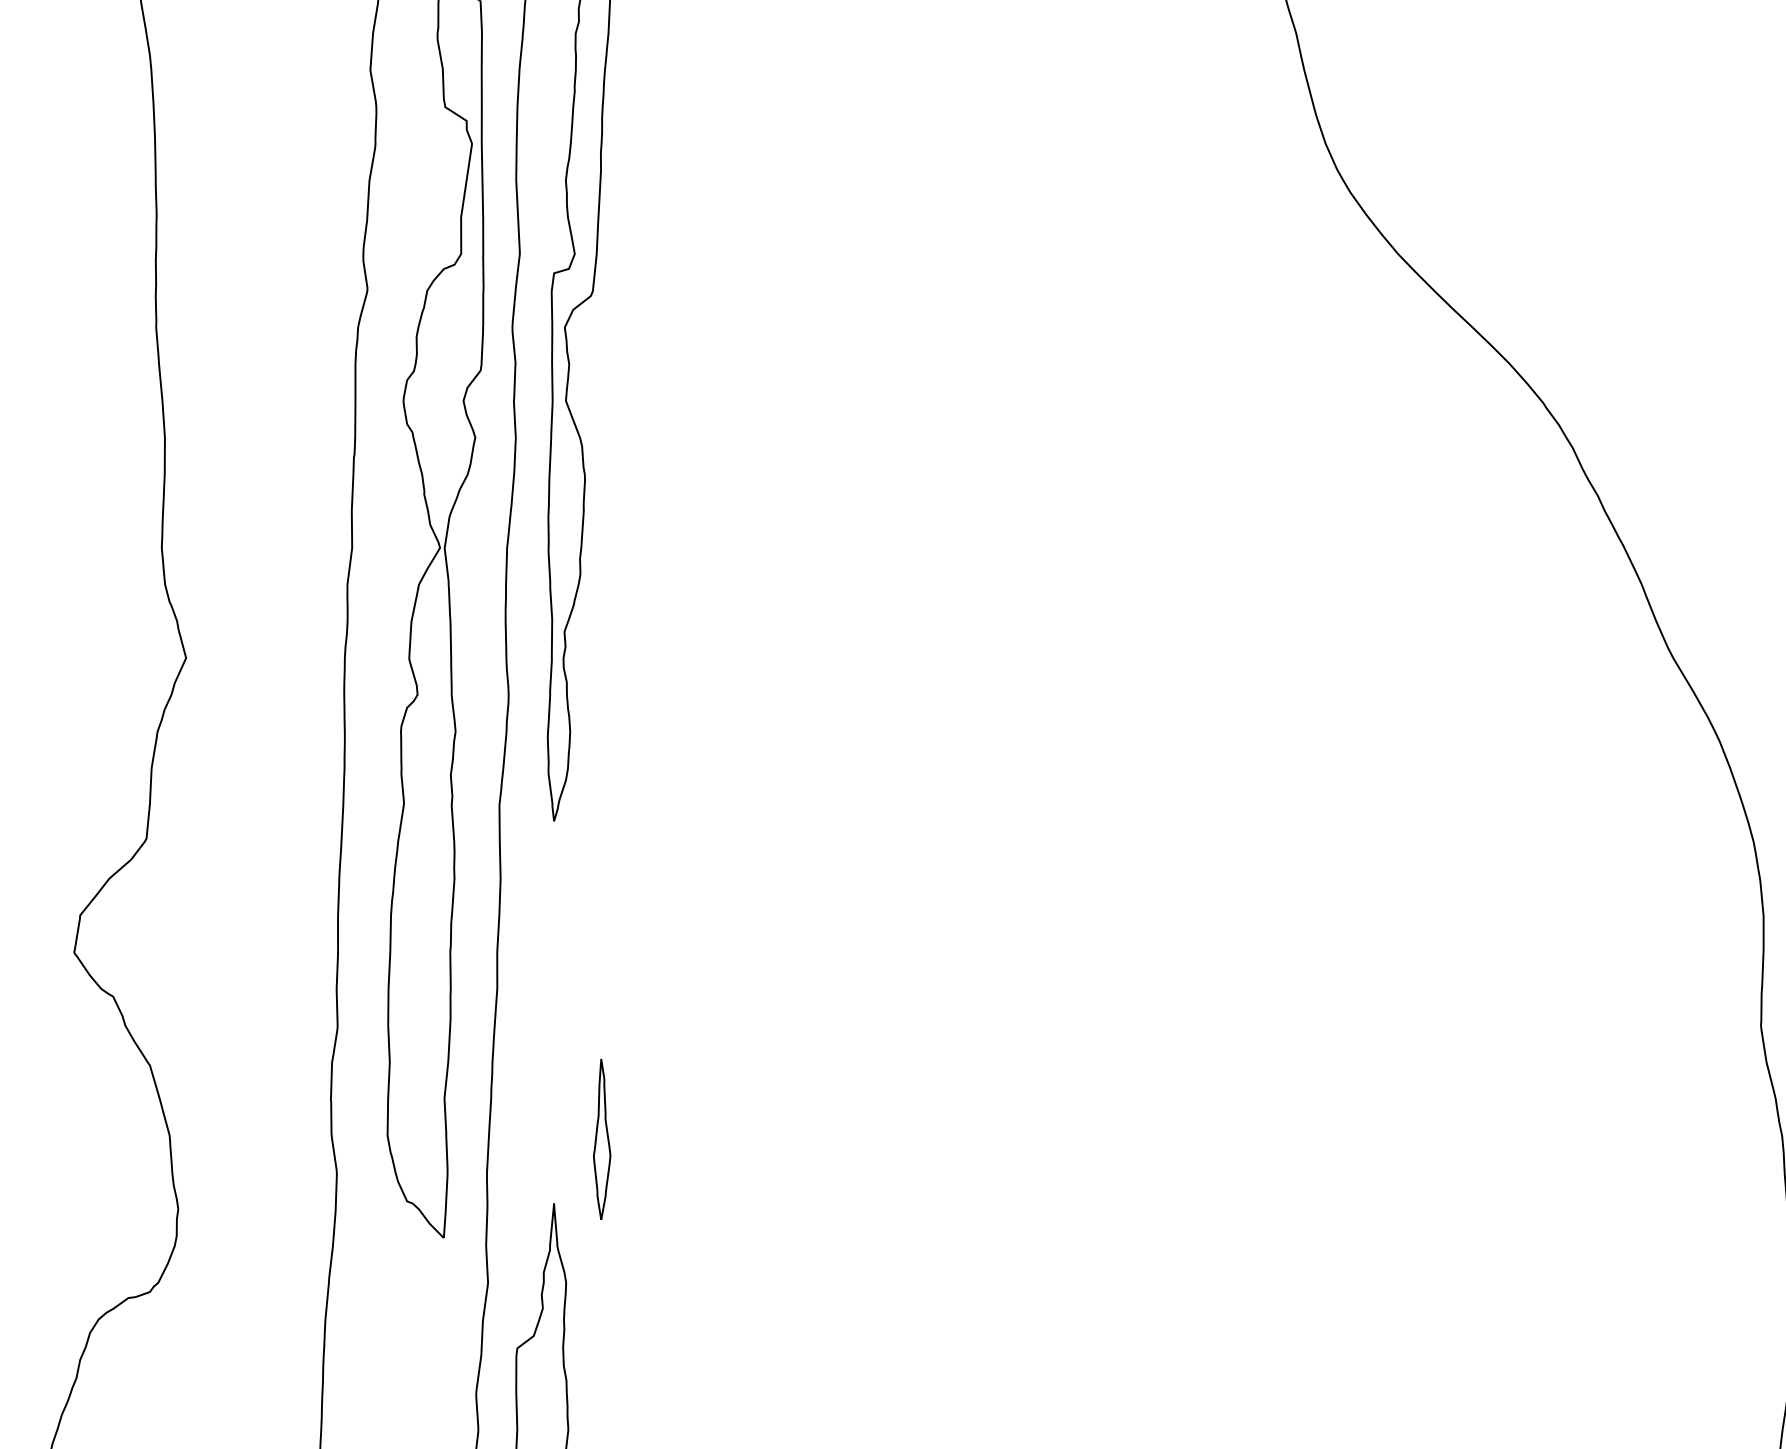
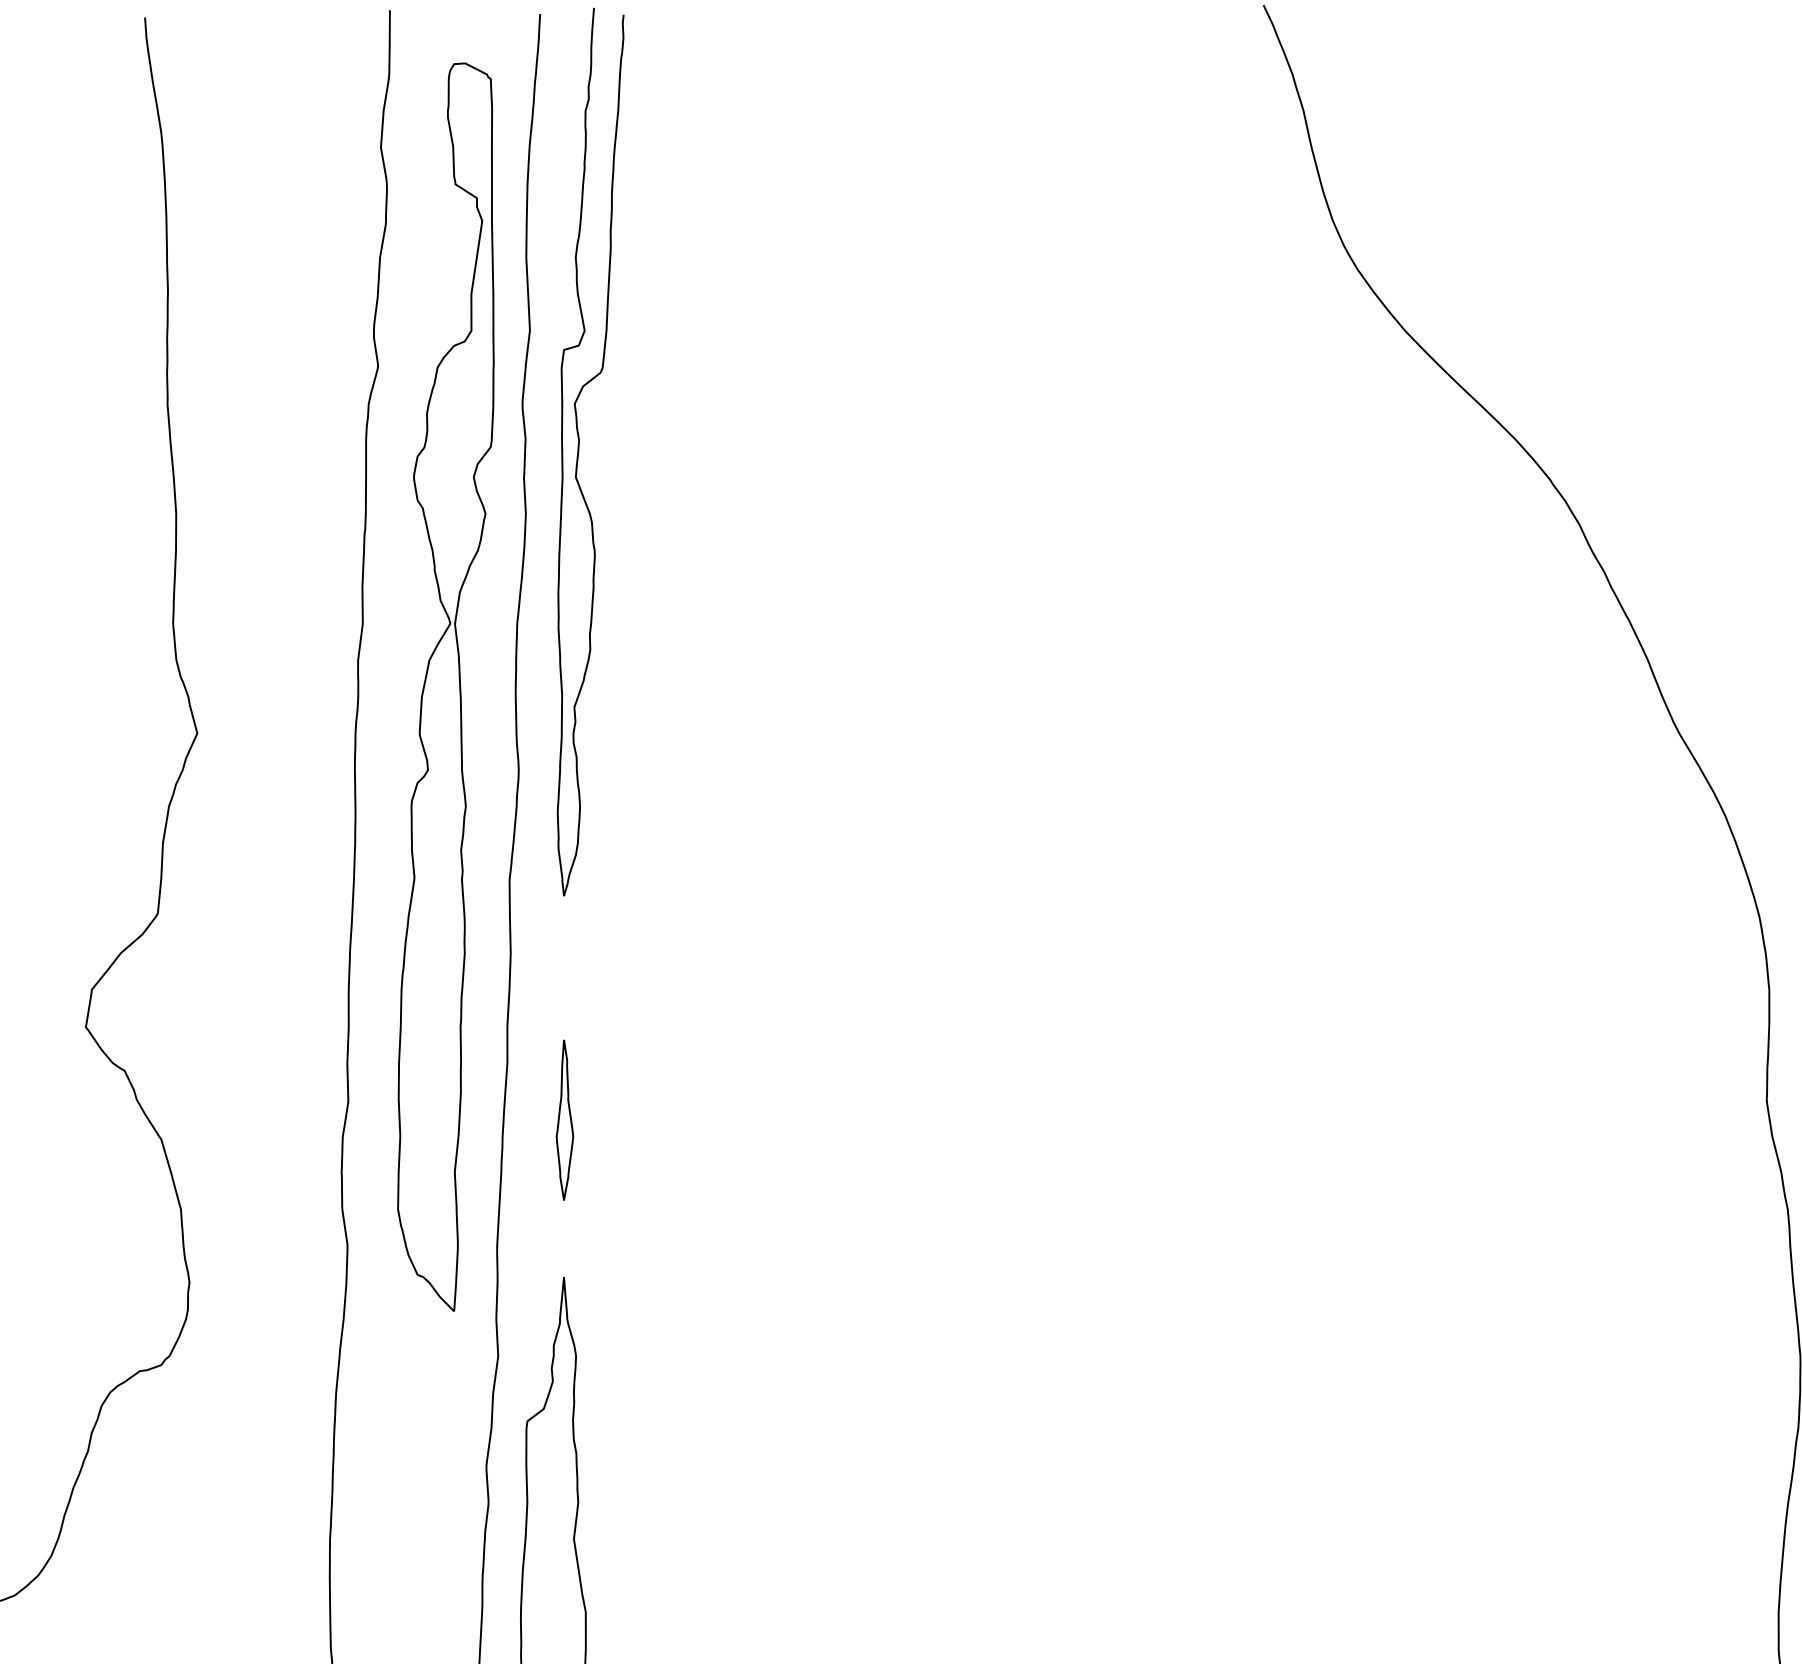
part: (601, 1138) -> (564, 1119), moved

